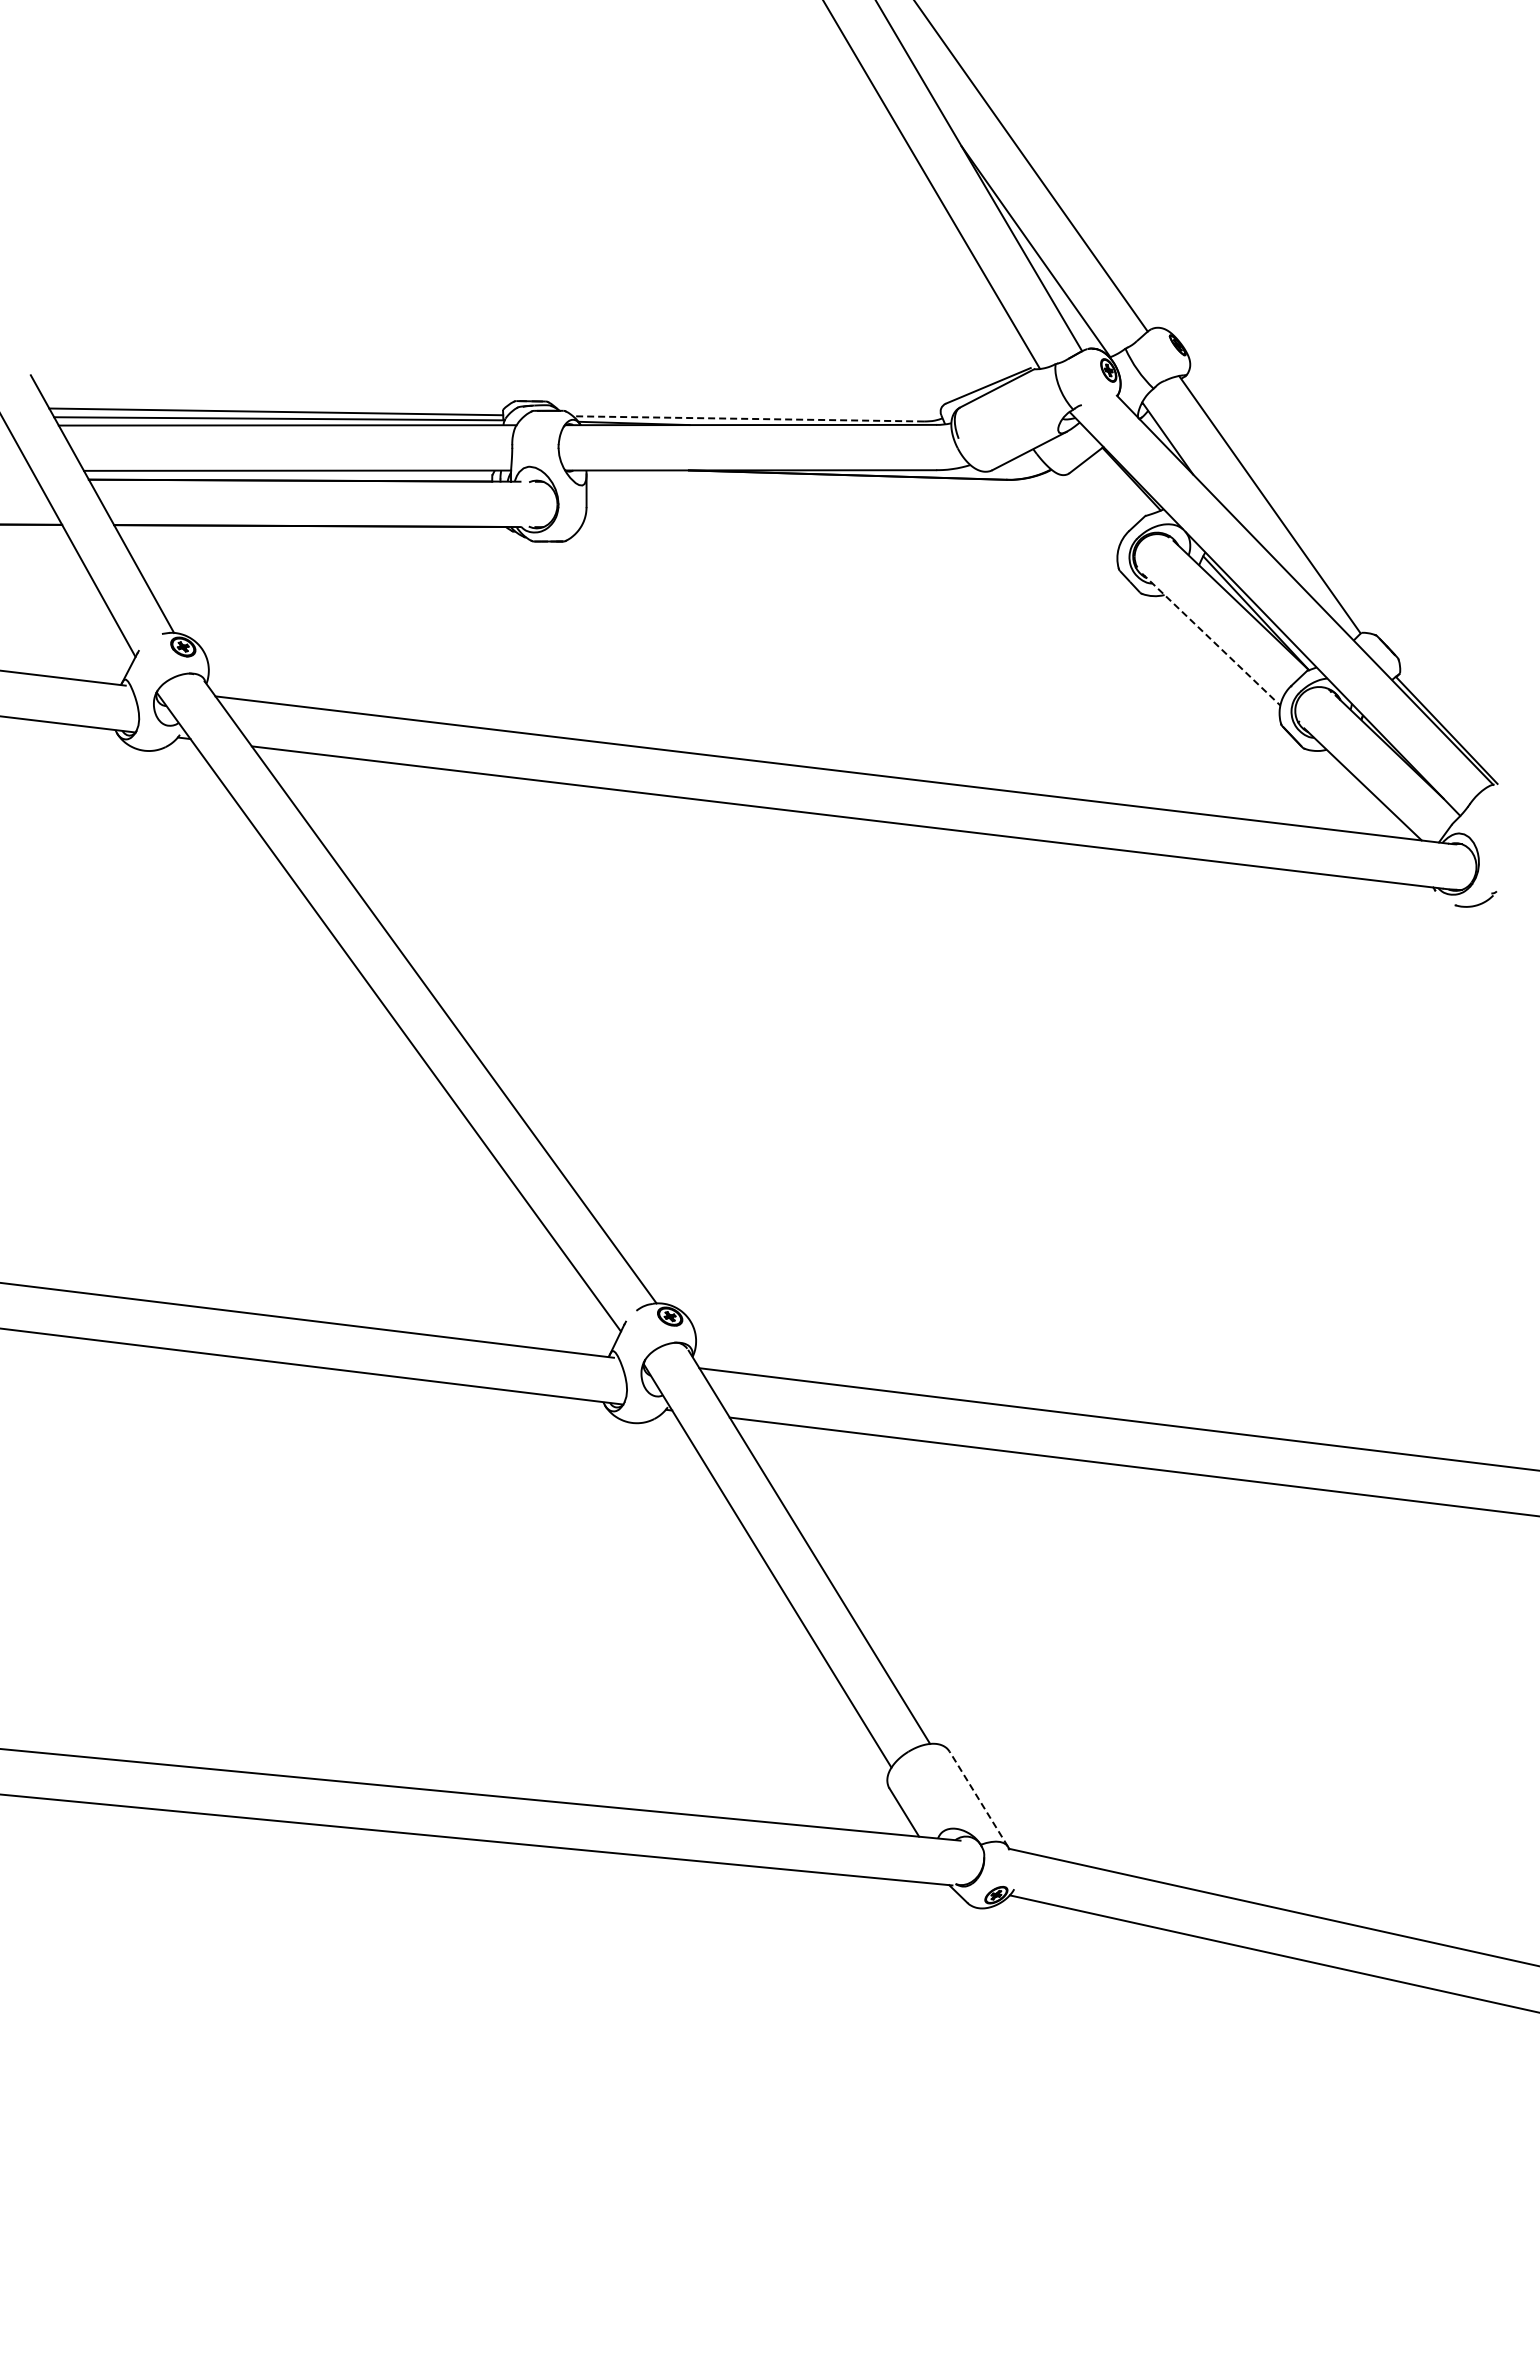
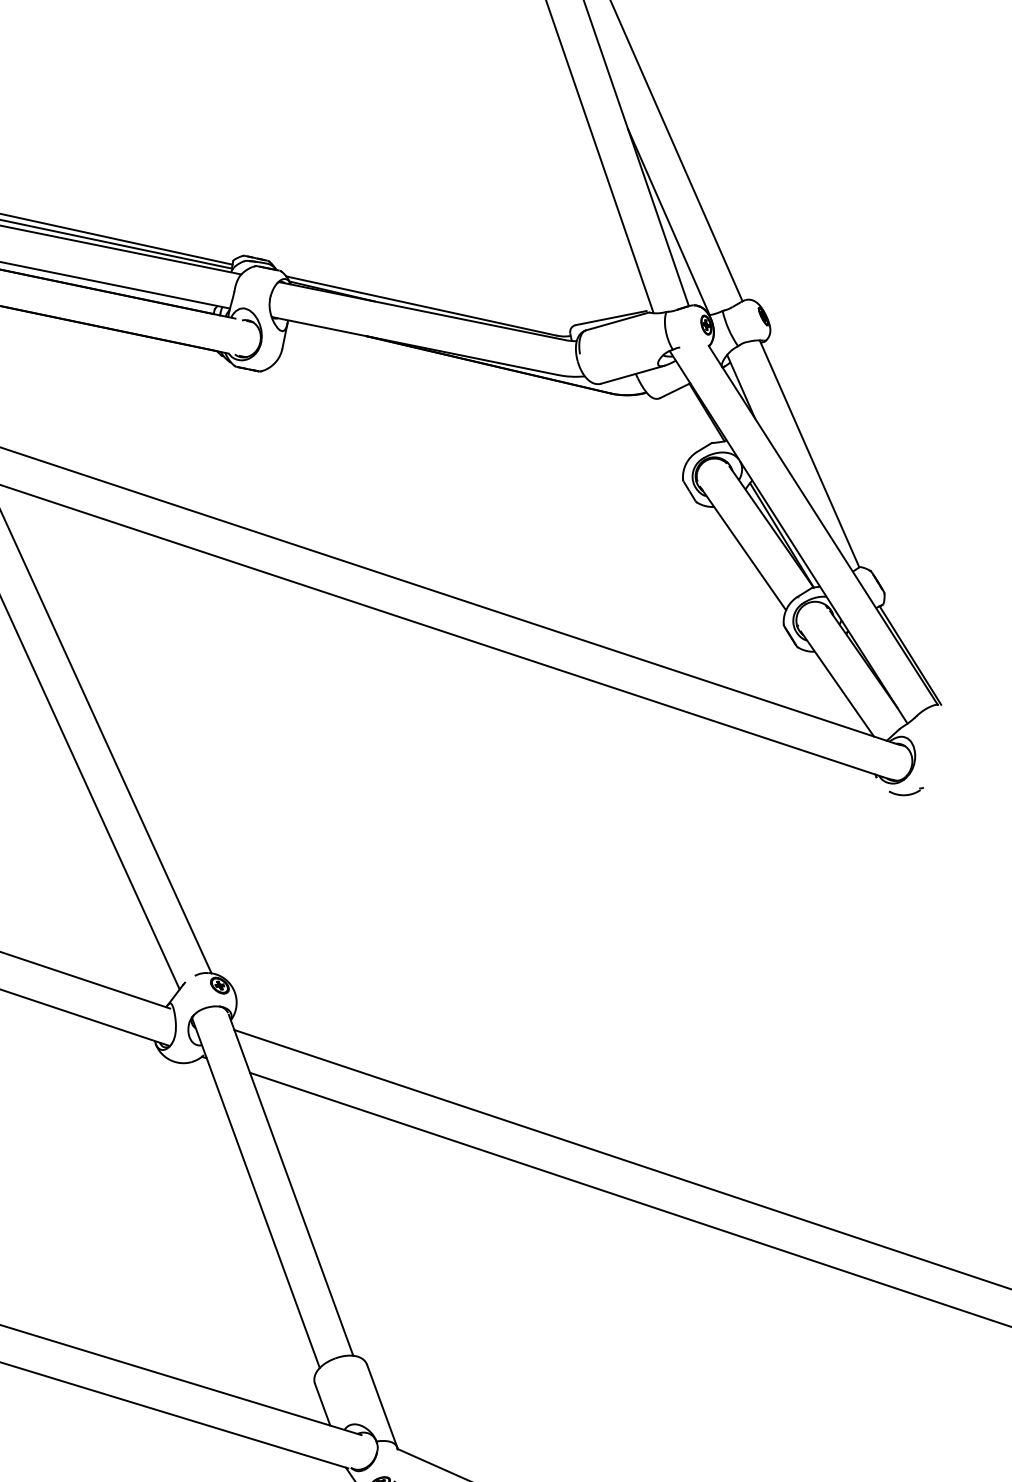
line: (748, 418) -> (421, 305), dashed -> solid
line: (1211, 639) -> (743, 548), dashed -> solid
line: (978, 1799) -> (381, 1406), dashed -> solid

